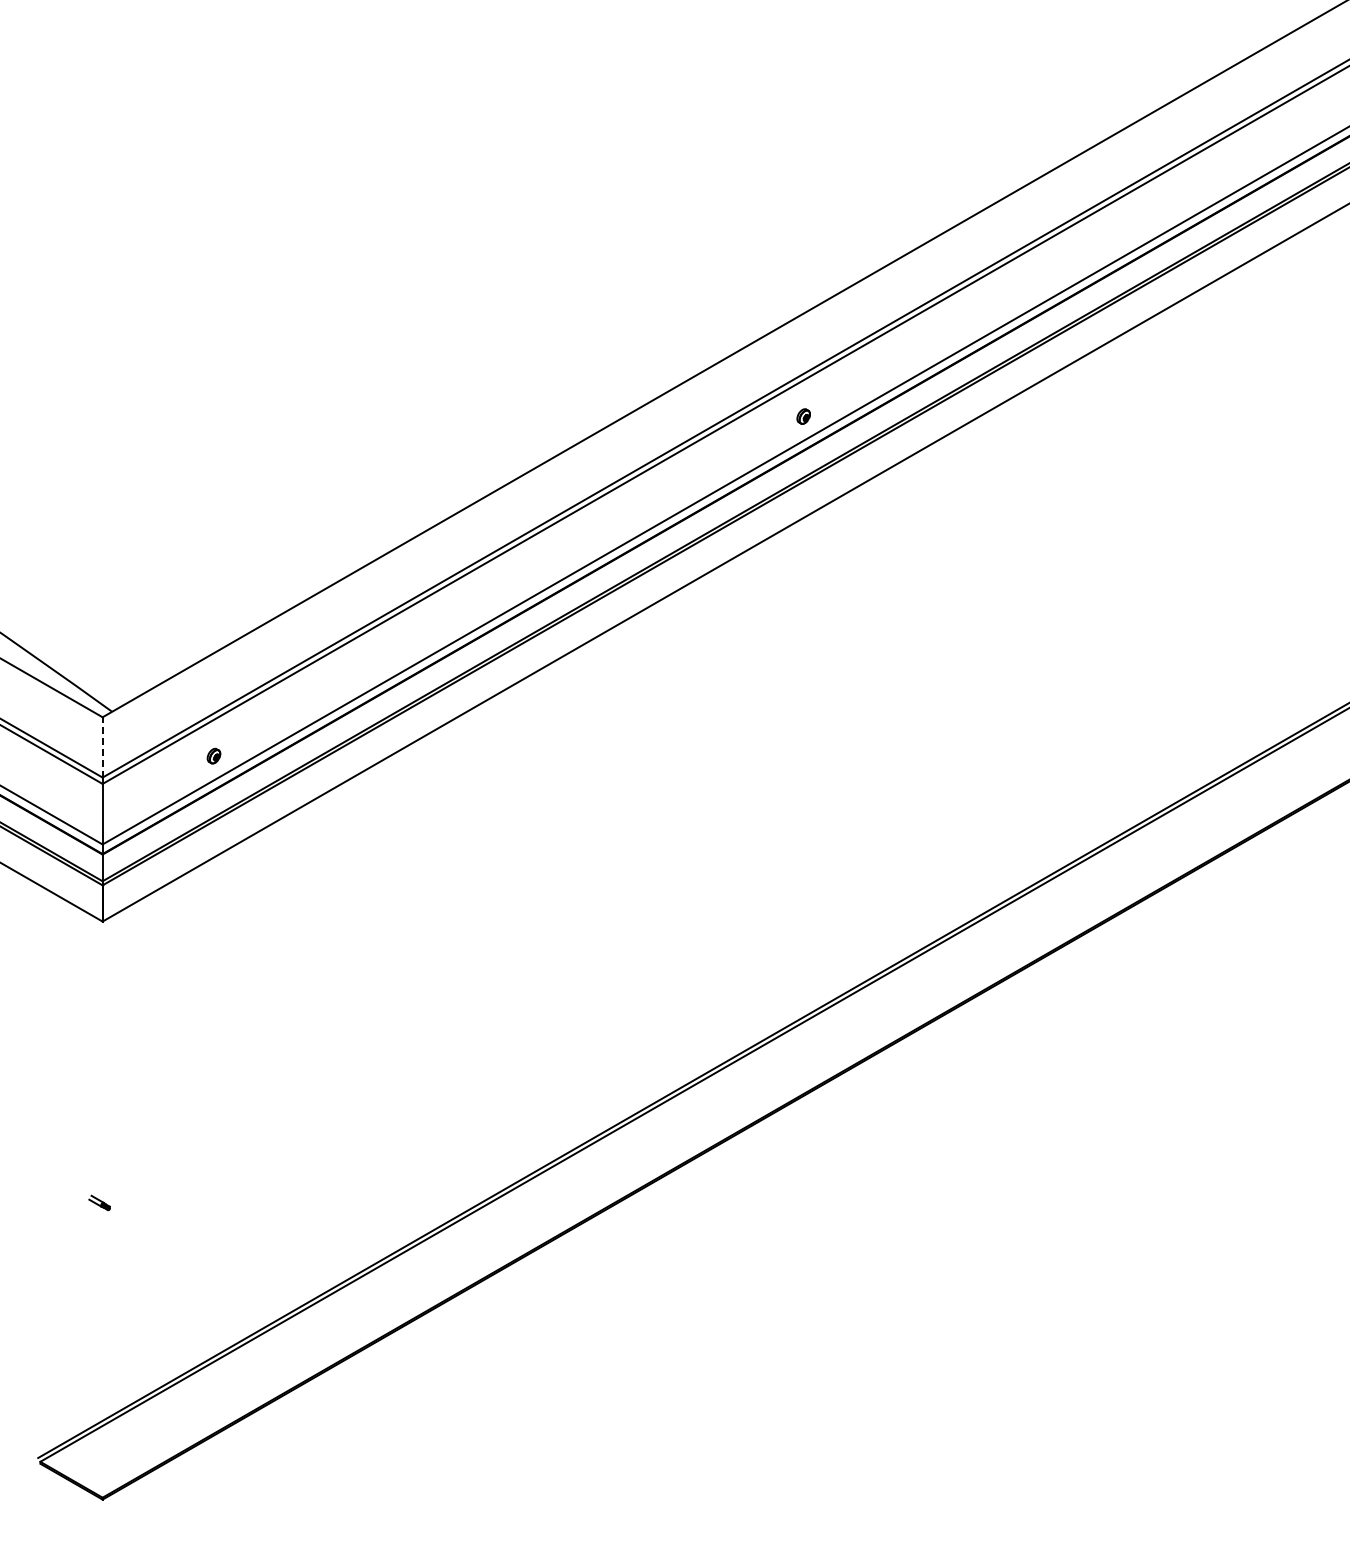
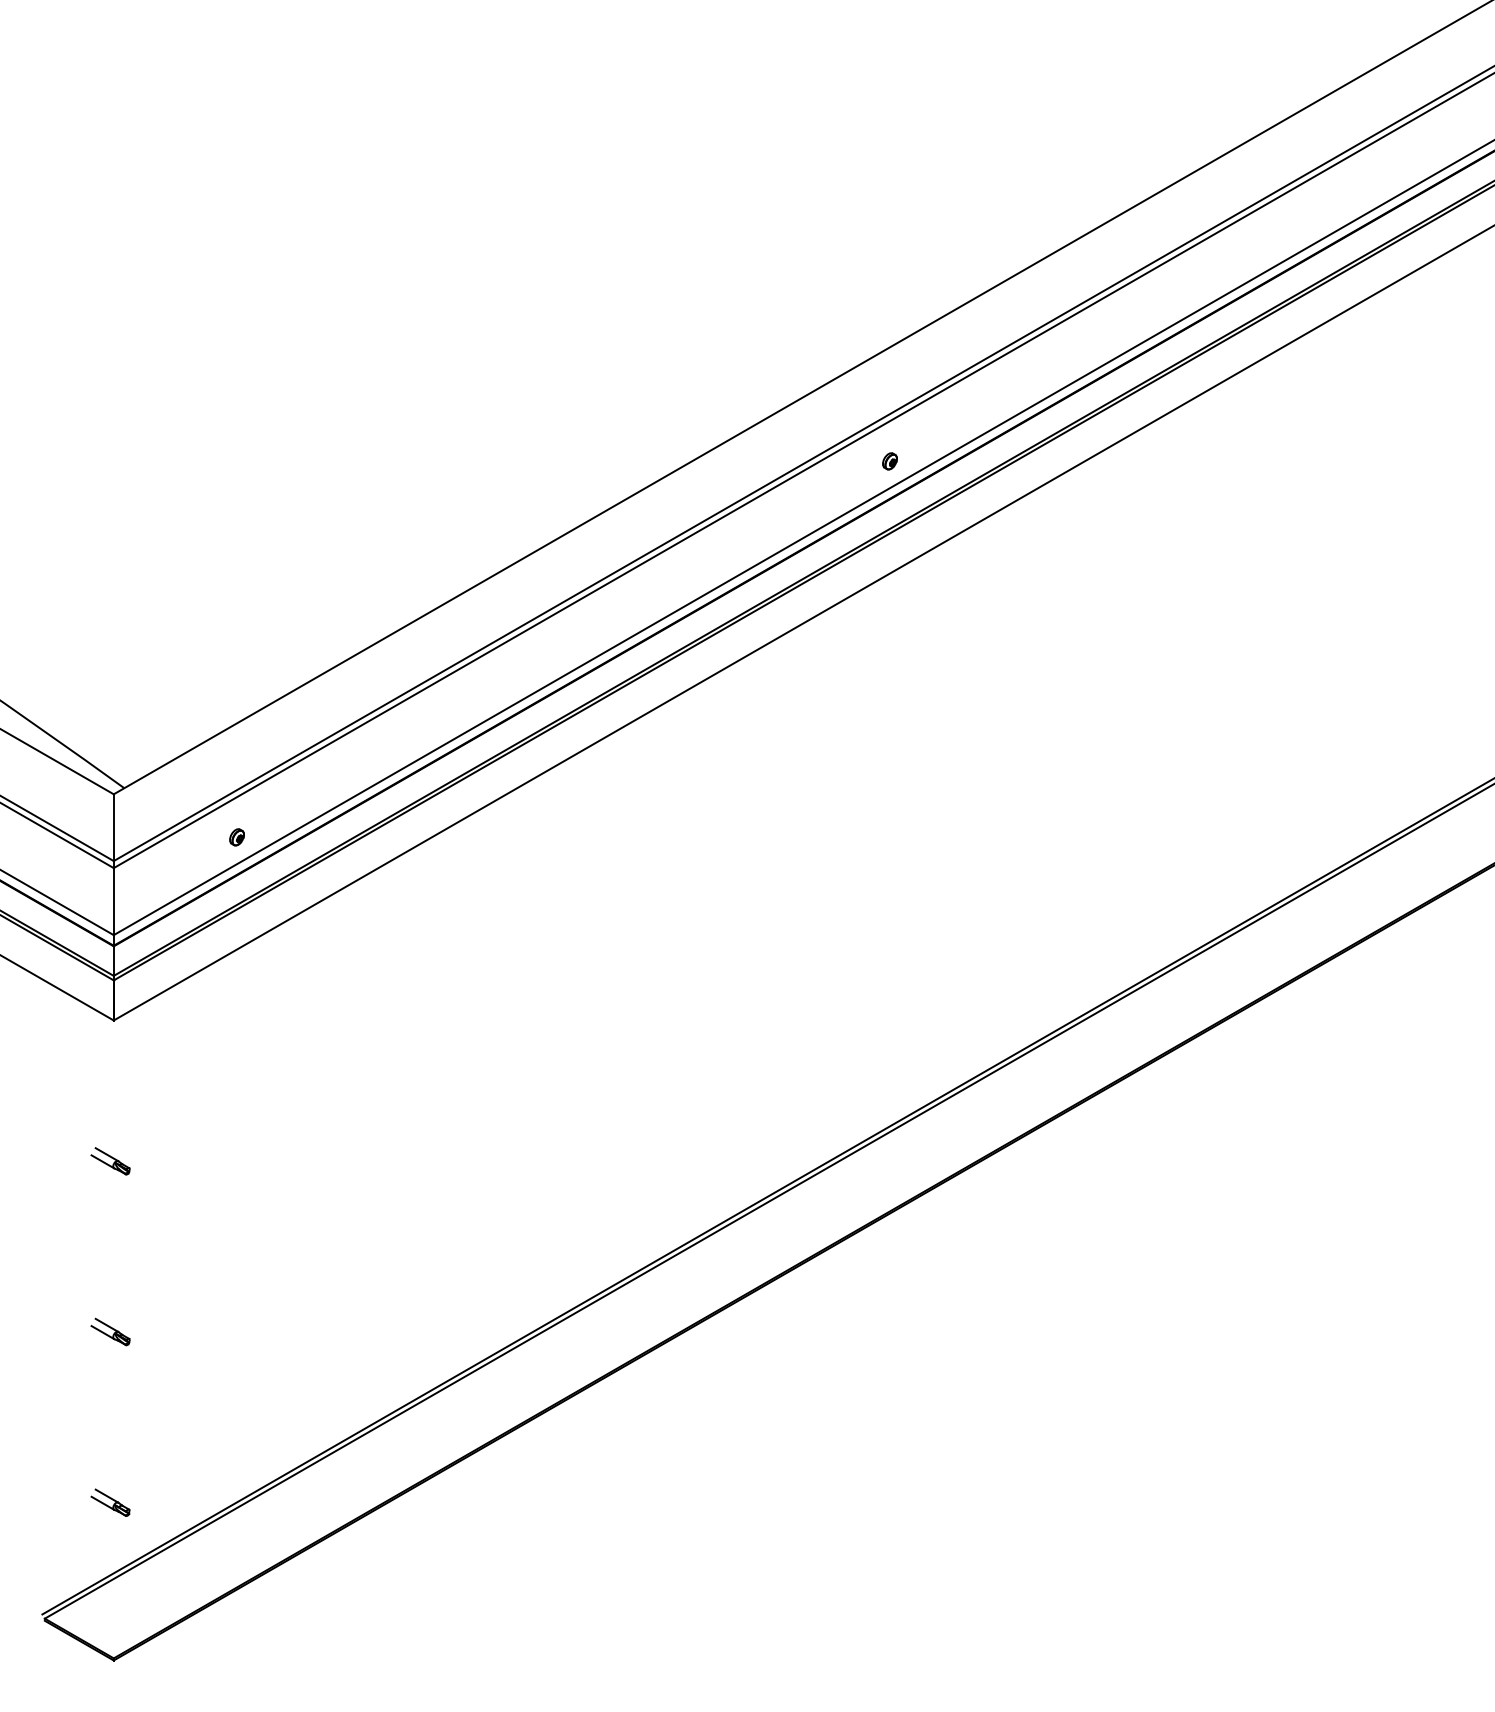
line: (102, 746) -> (113, 826), dashed -> solid
part: (99, 1048) -> (110, 1161), added
part: (99, 1202) -> (110, 1331), size x1.67
part: (99, 1356) -> (110, 1502), added

